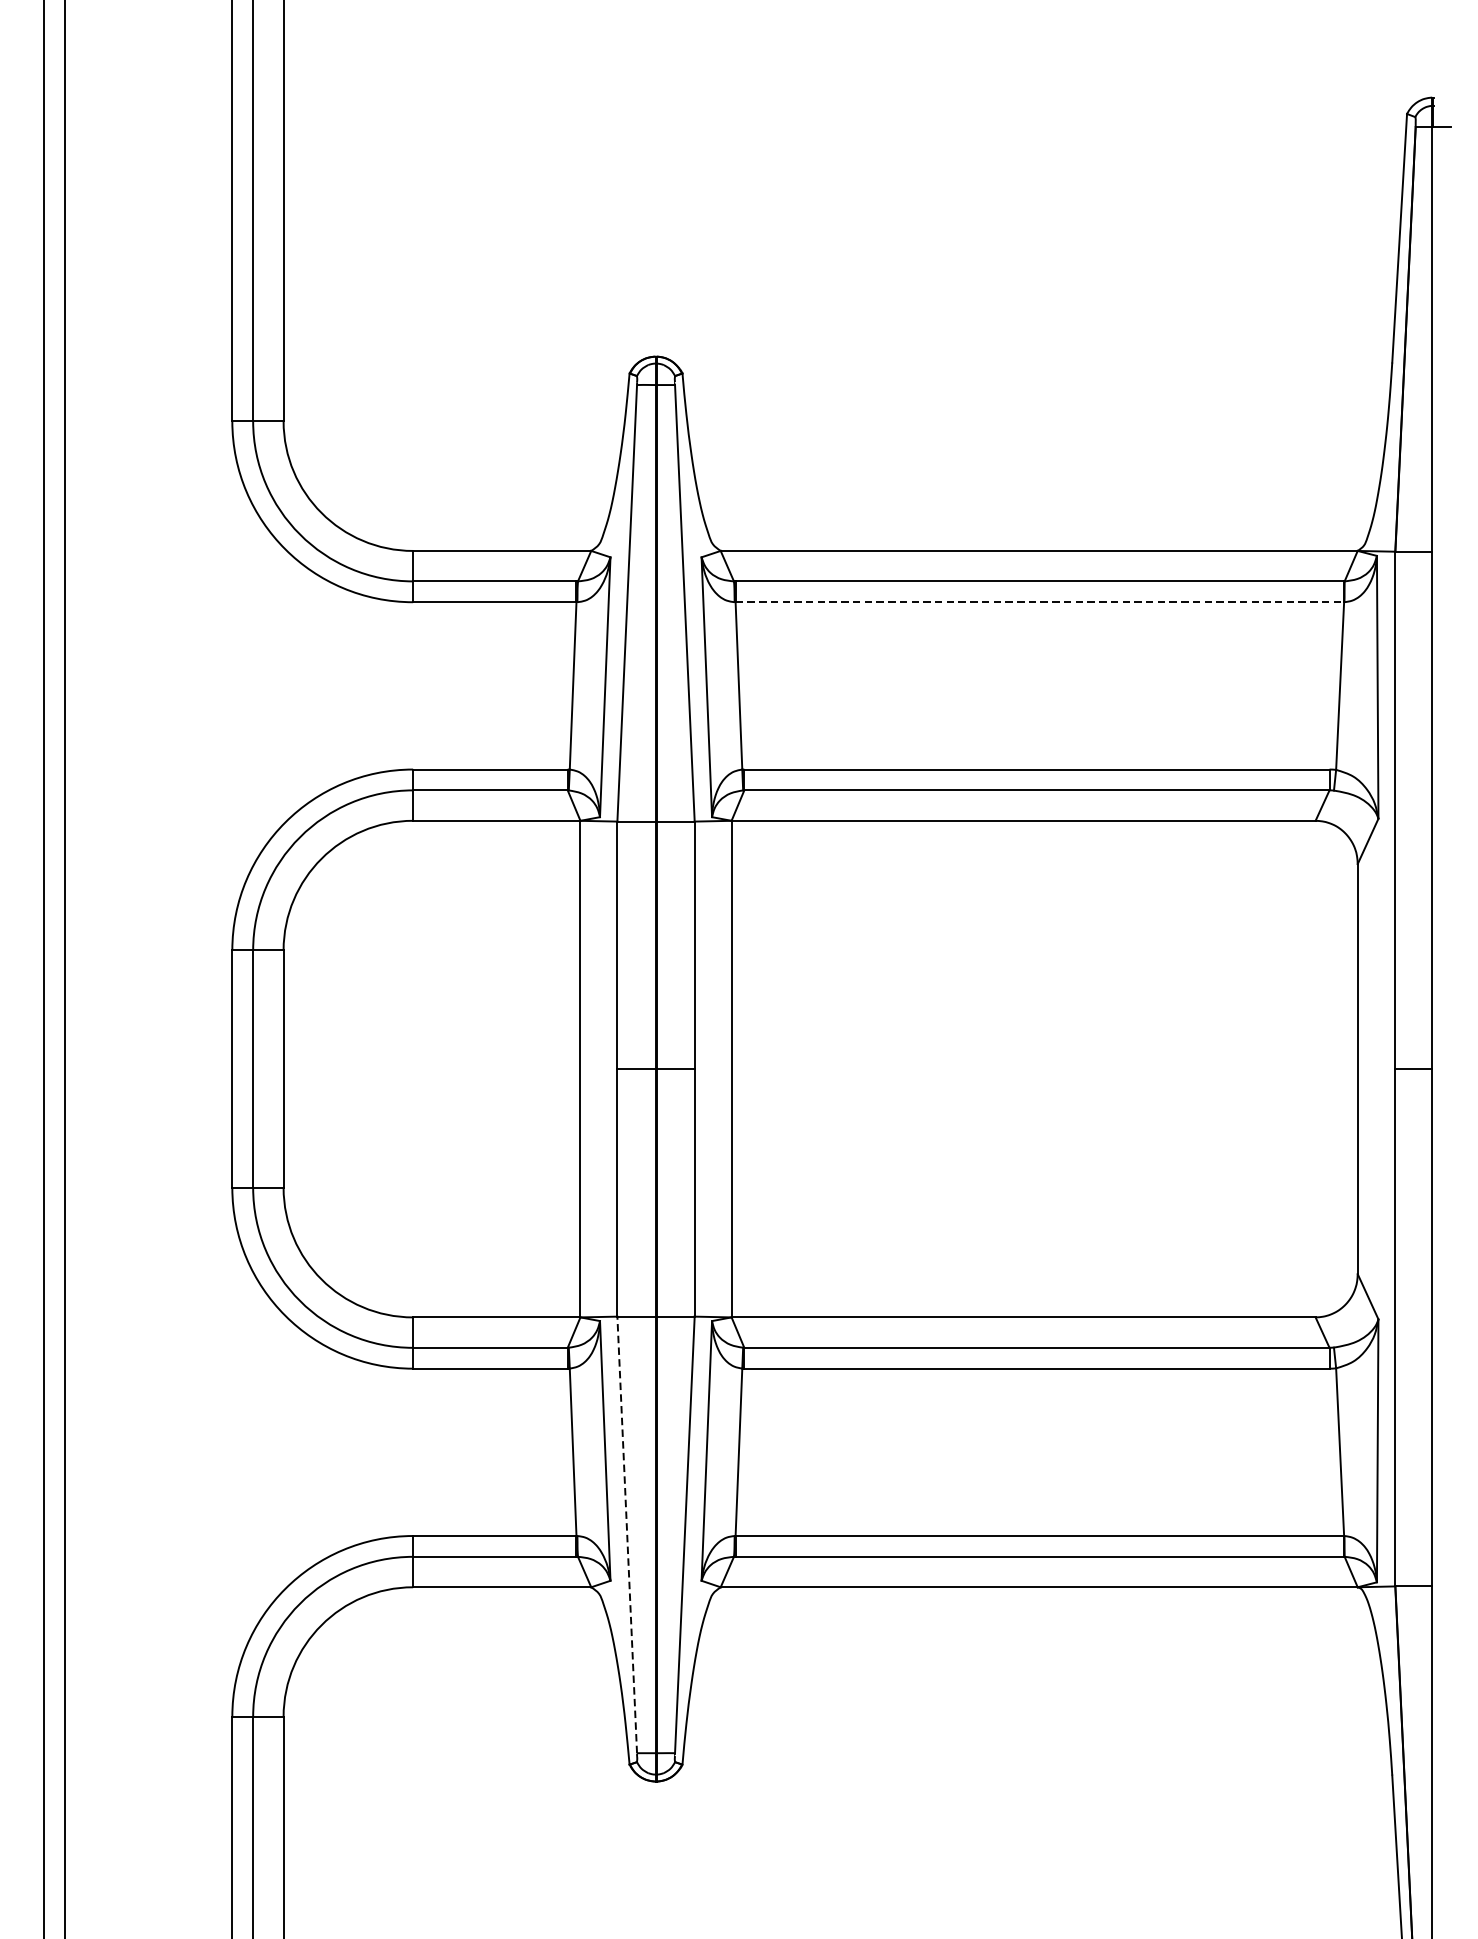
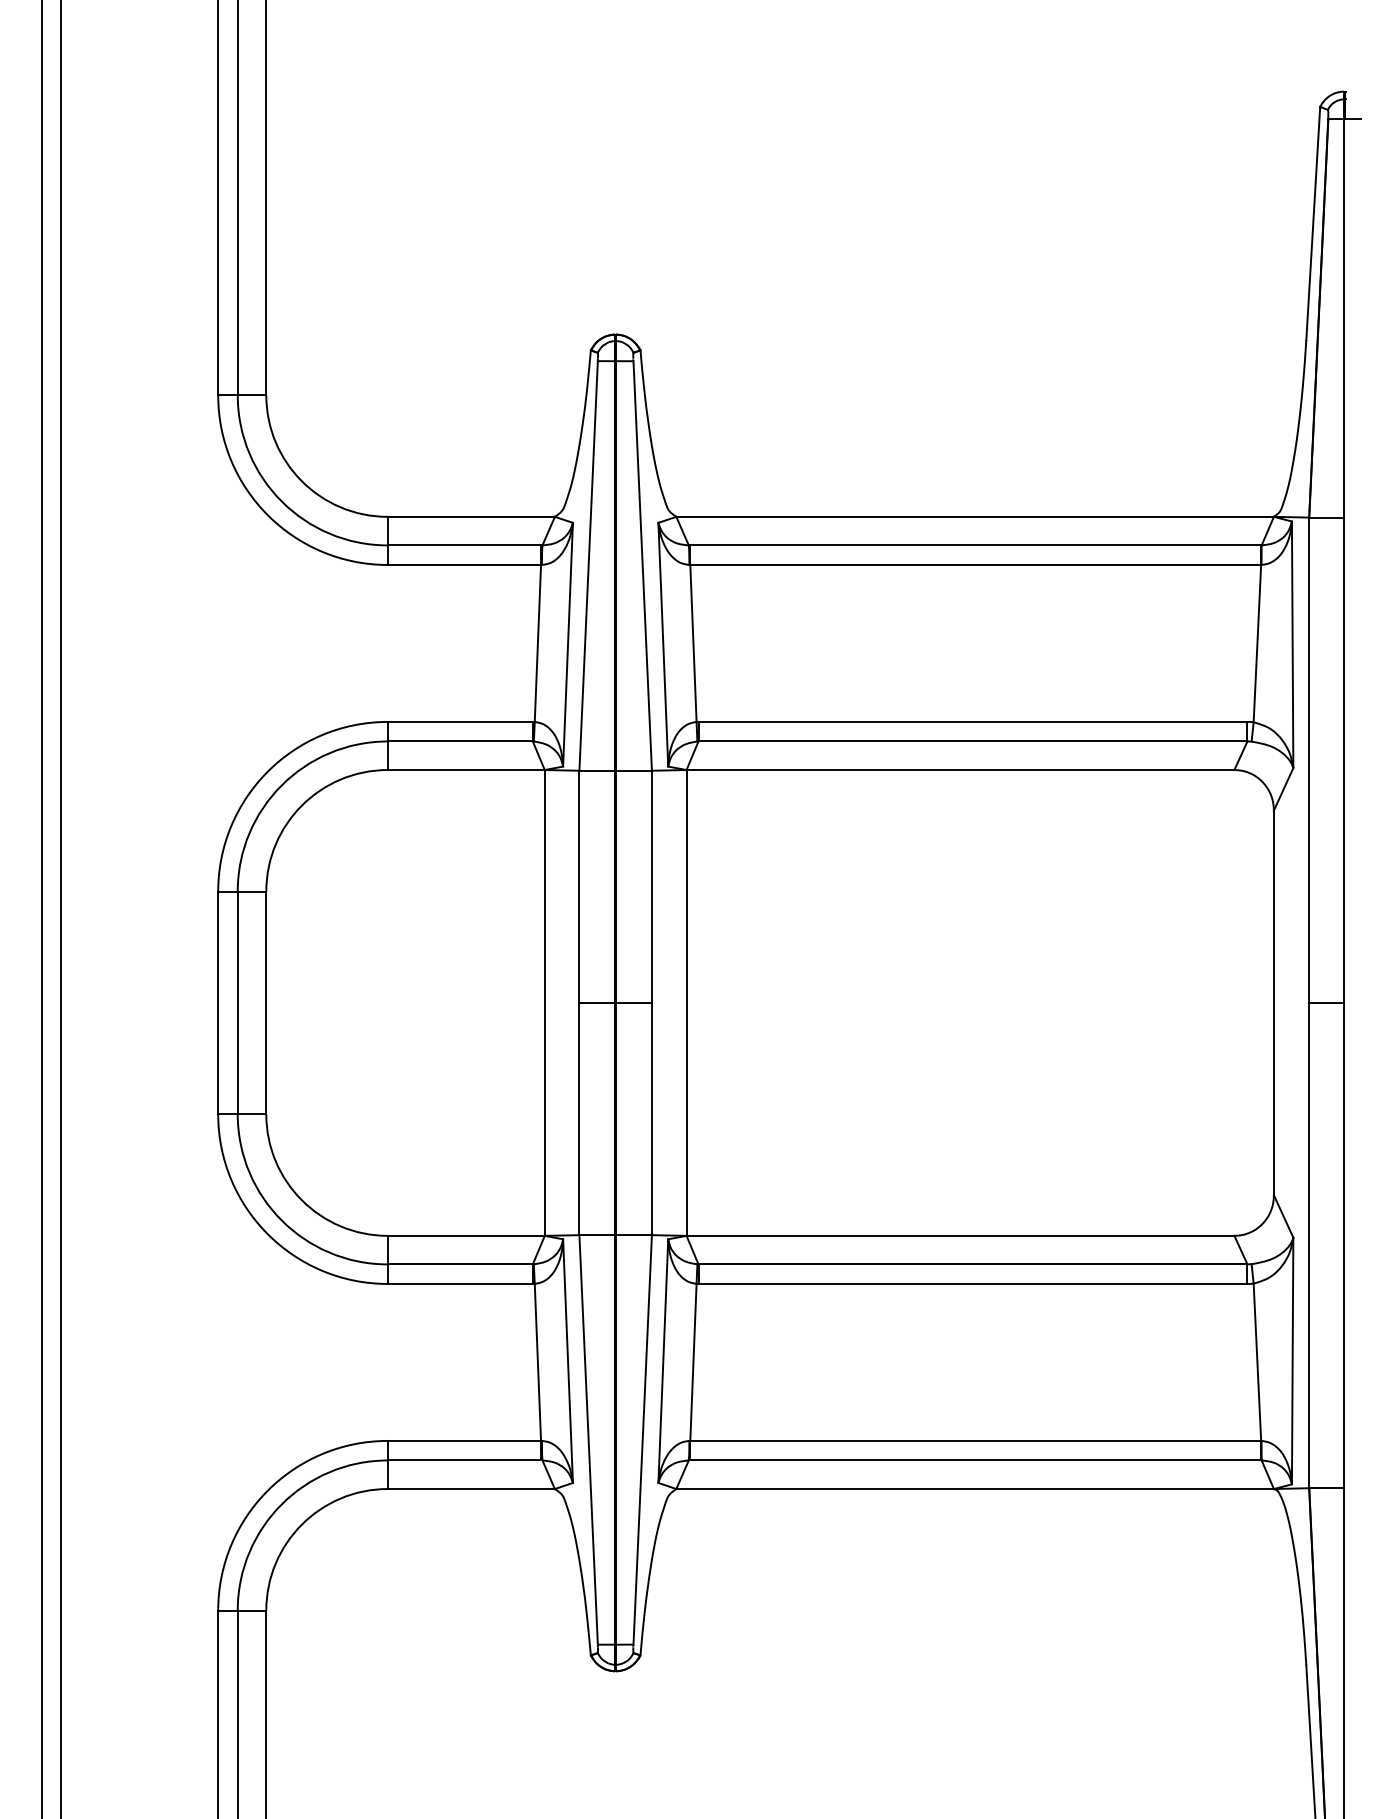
line: (1040, 601) -> (976, 564), dashed -> solid
line: (627, 1534) -> (588, 1439), dashed -> solid

